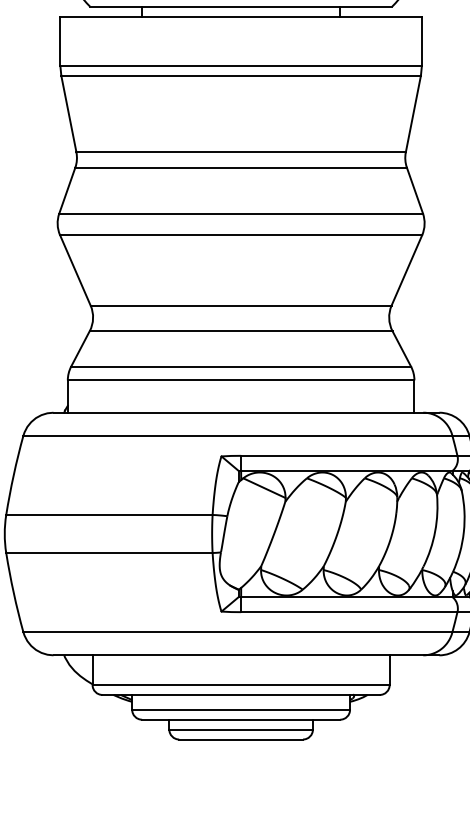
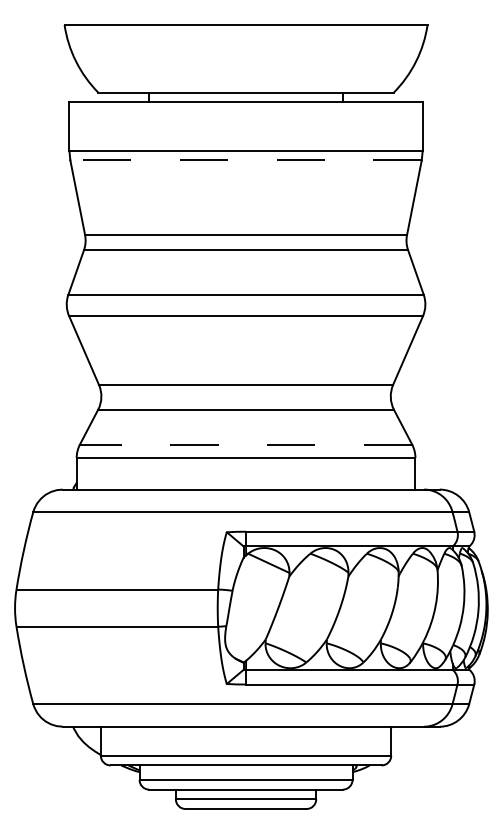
line: (241, 75) -> (246, 160), solid -> dashed
line: (240, 366) -> (245, 444), solid -> dashed

